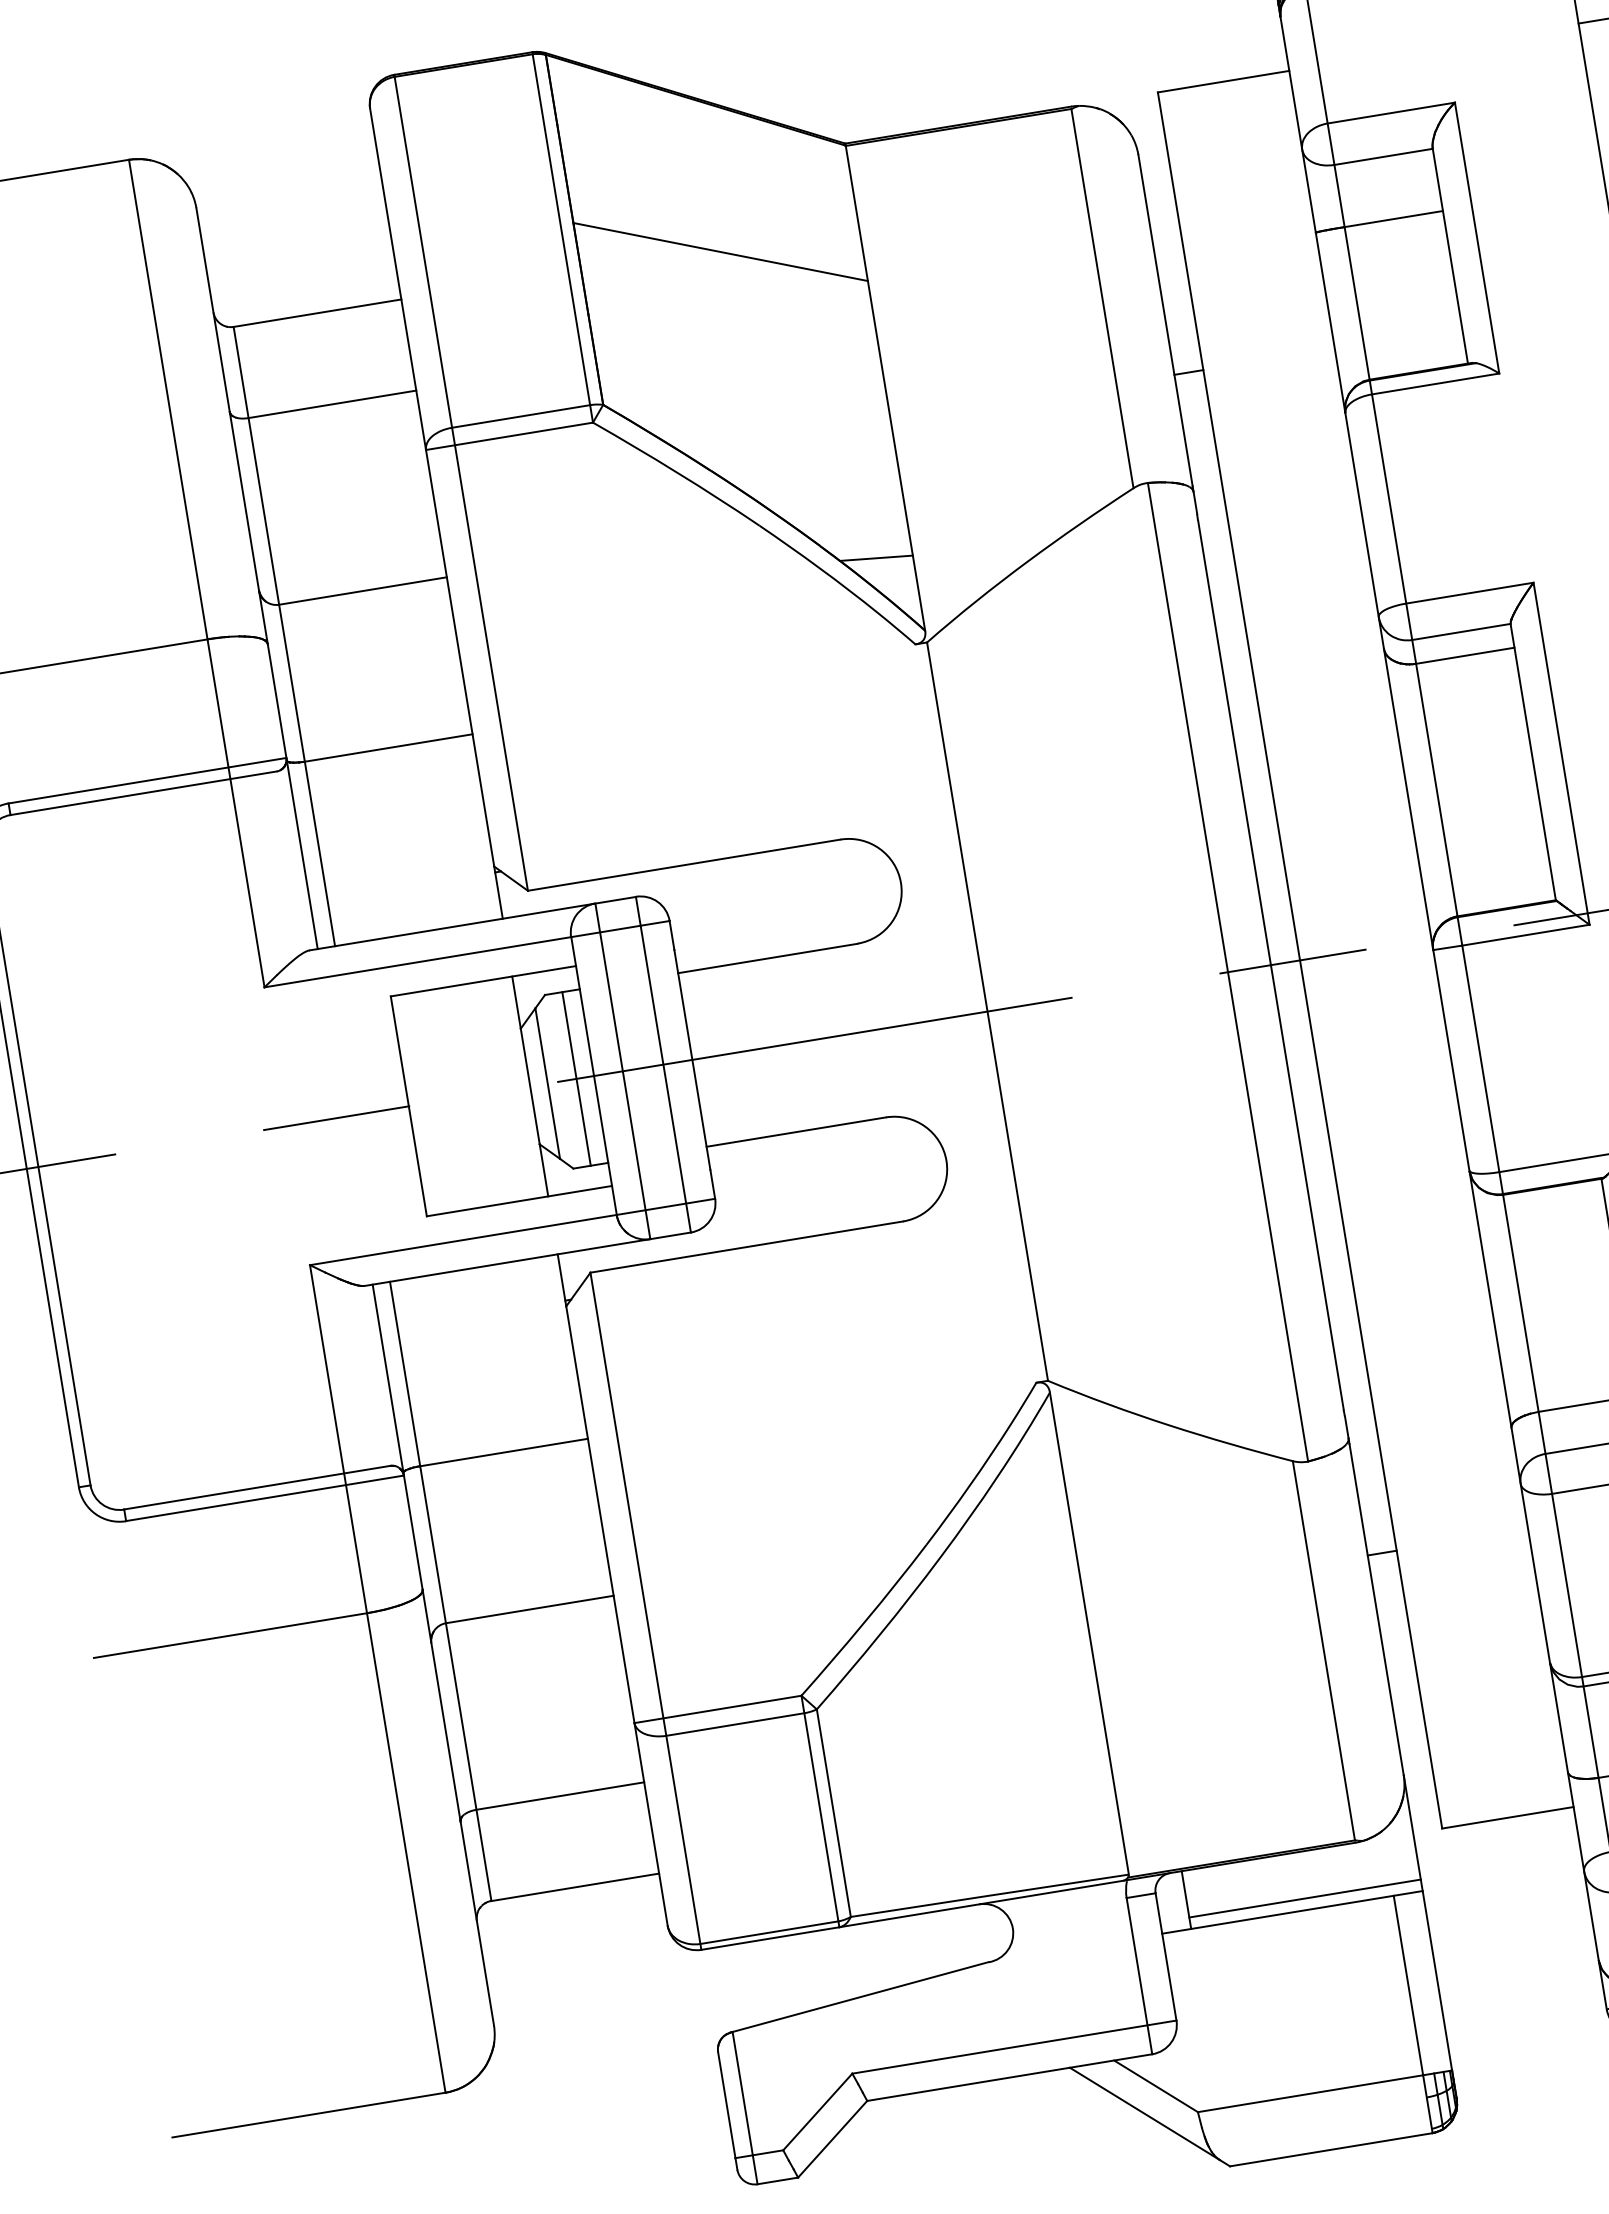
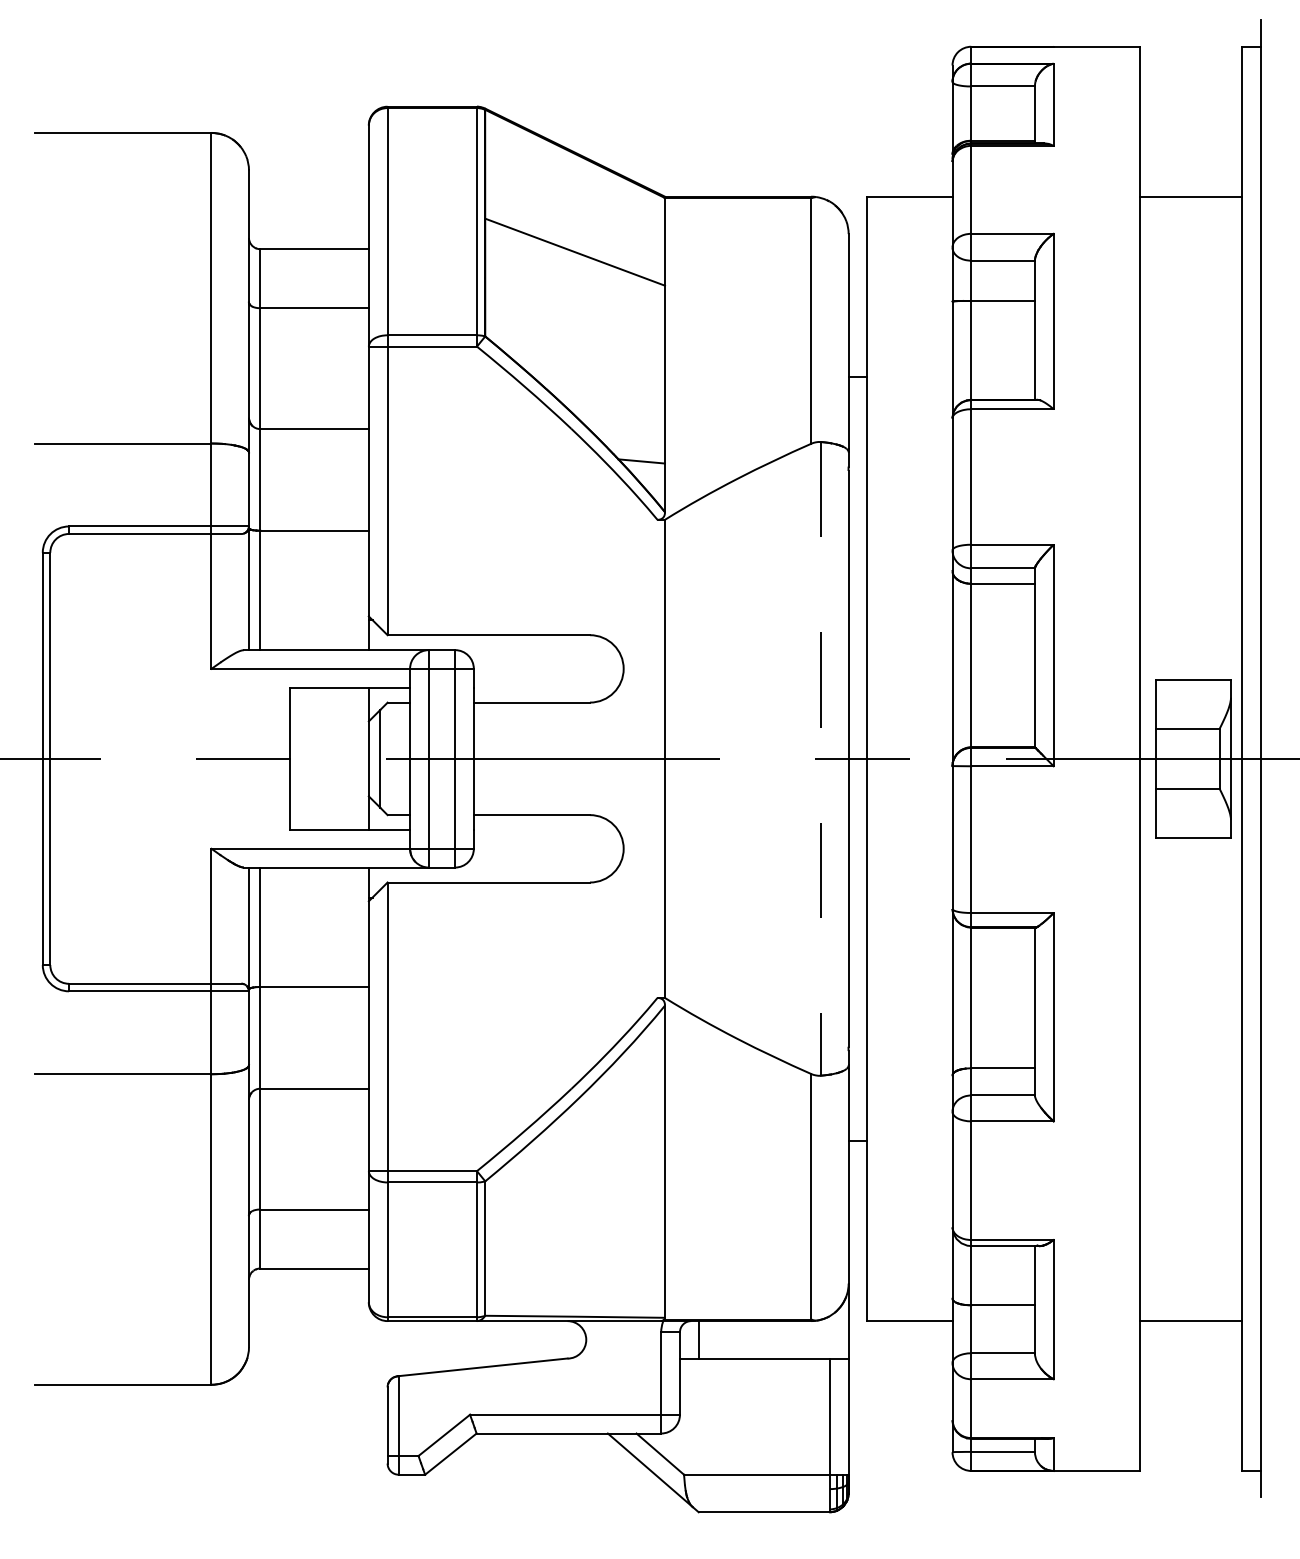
line: (1227, 971) -> (820, 758), solid -> dashed
line: (575, 1078) -> (398, 758), removed
line: (1304, 1899) -> (773, 1351), removed

